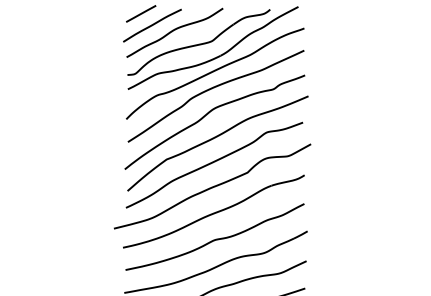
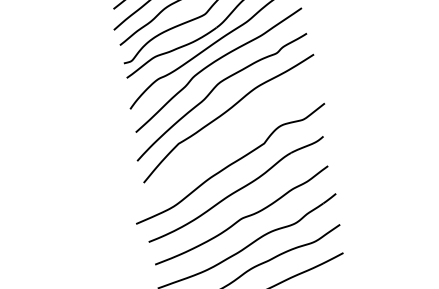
curve: (213, 163) -> (227, 139), removed

